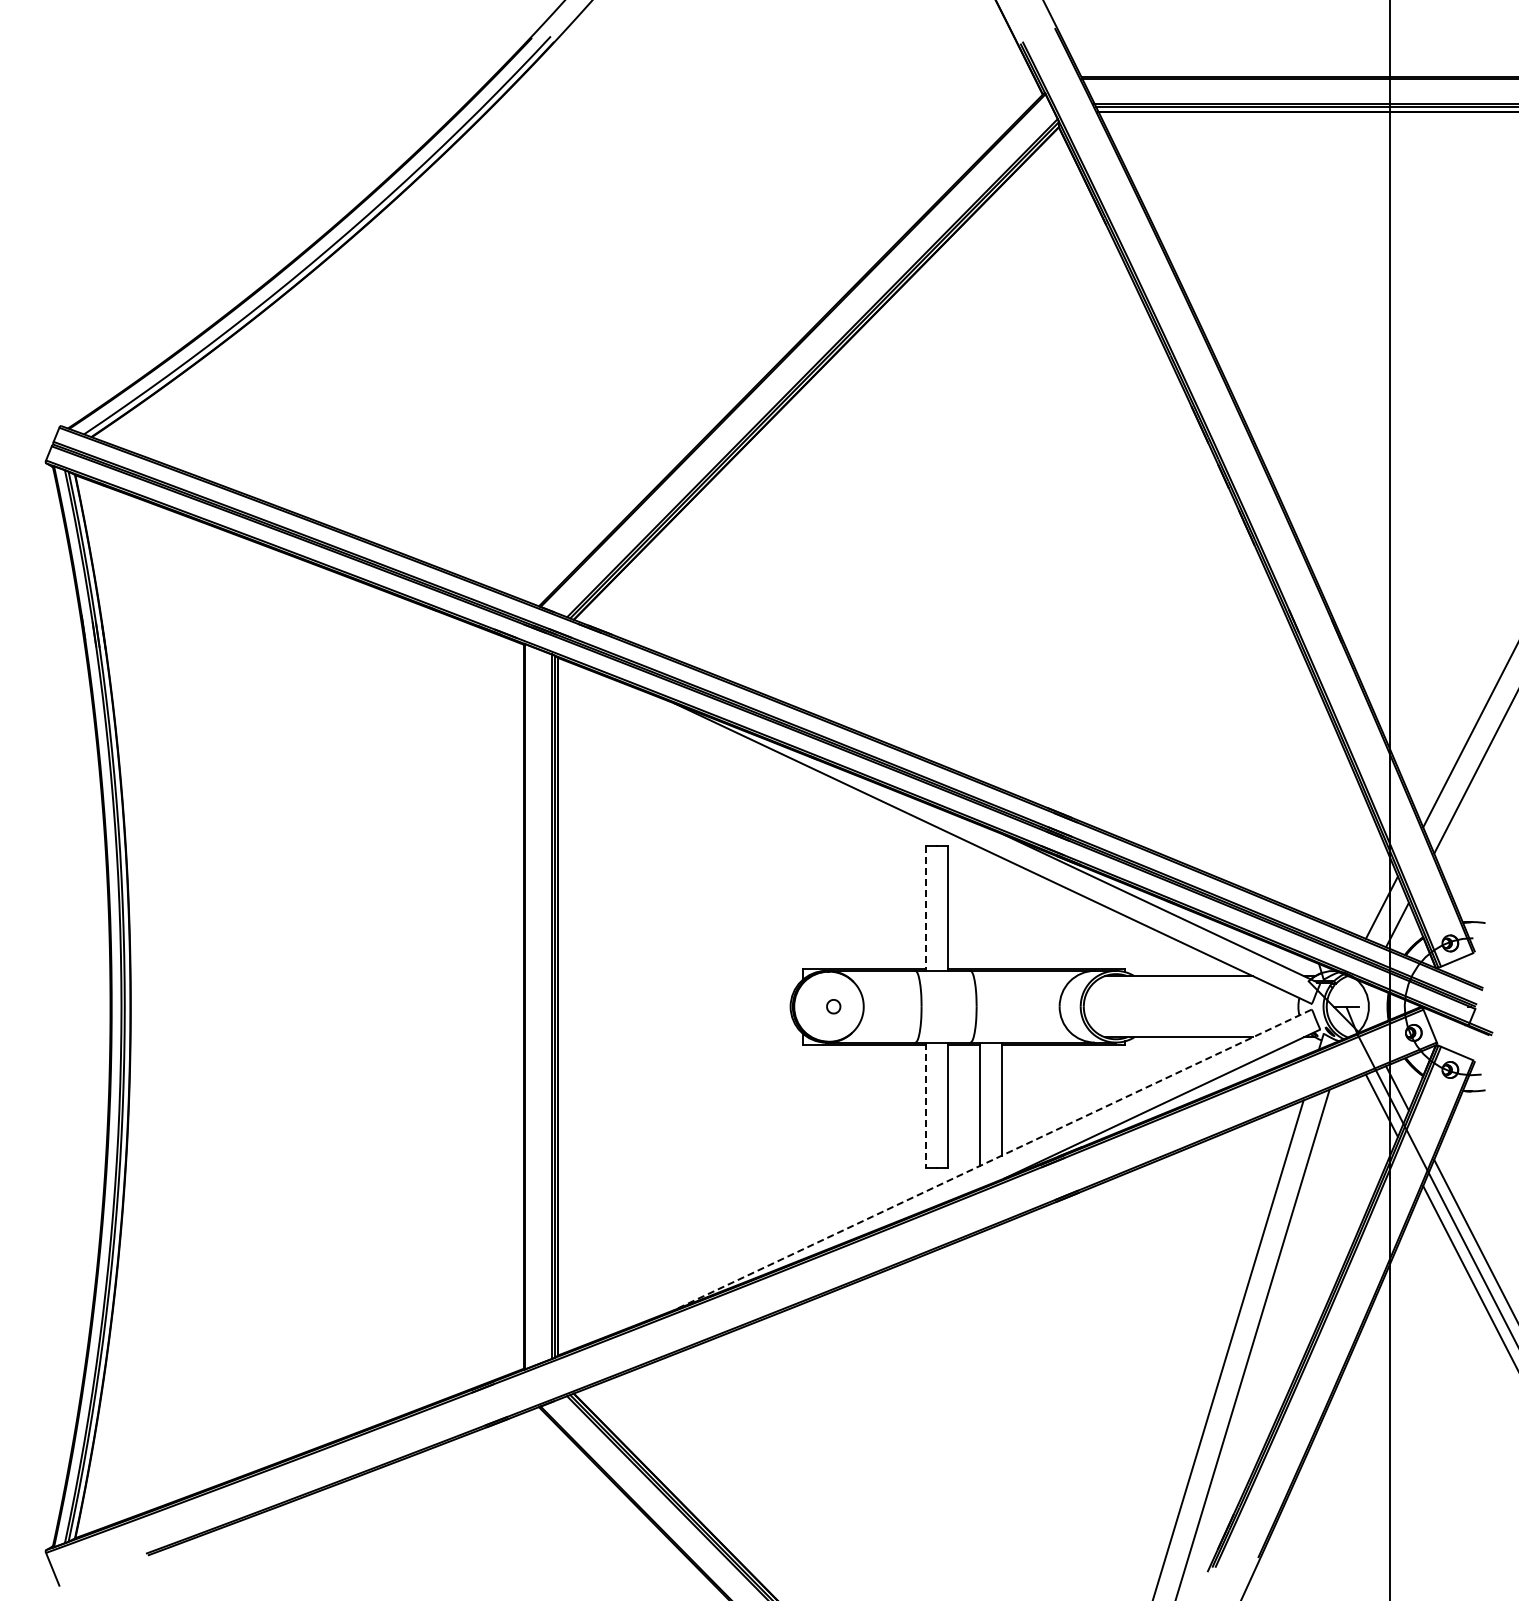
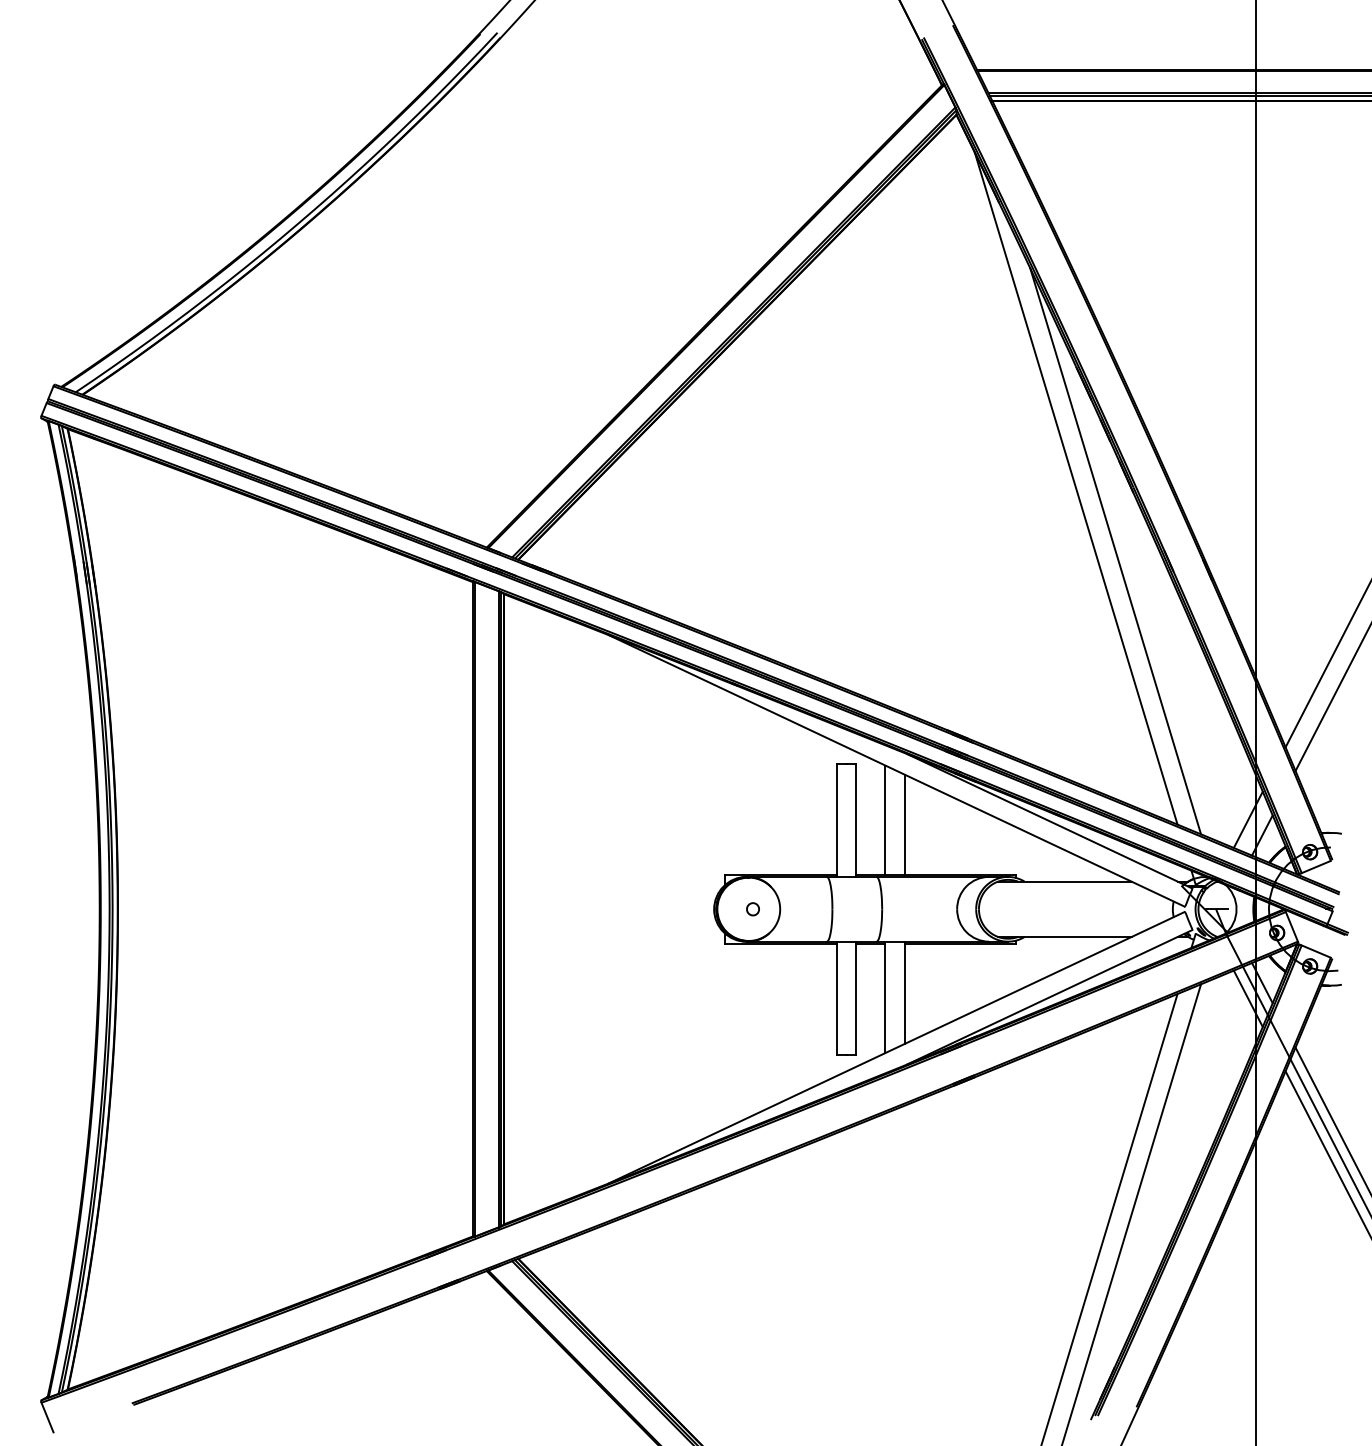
line: (1191, 540) -> (1076, 488), added
line: (1234, 610) -> (1115, 551), added
line: (980, 907) -> (885, 819), added
line: (926, 908) -> (836, 820), dashed -> solid
line: (1002, 912) -> (905, 824), added
line: (926, 1105) -> (836, 998), dashed -> solid
line: (992, 1160) -> (896, 1048), dashed -> solid

